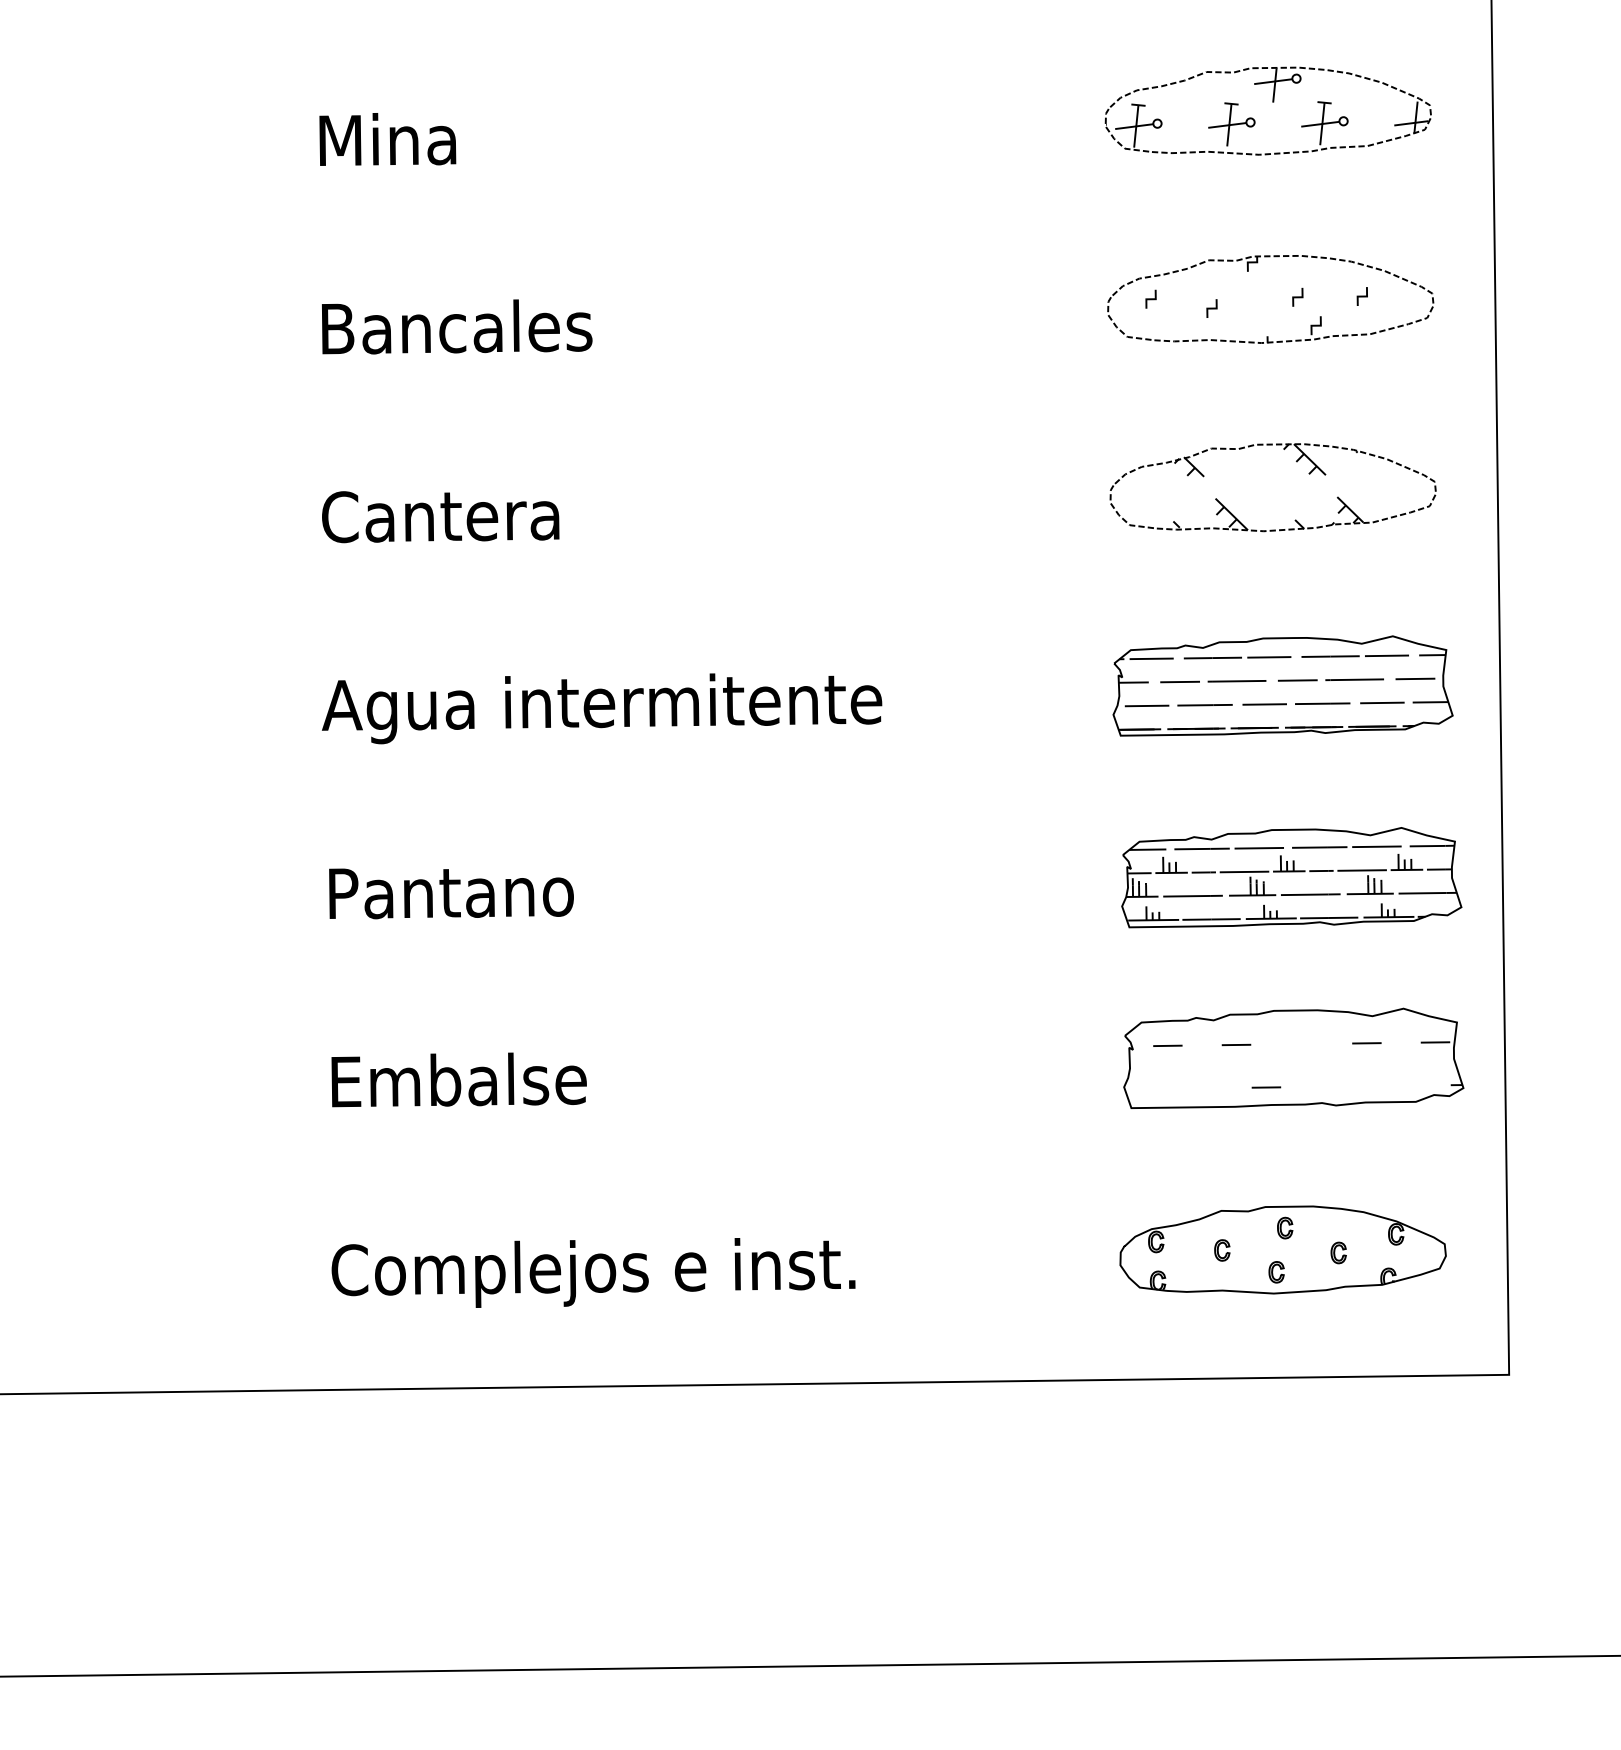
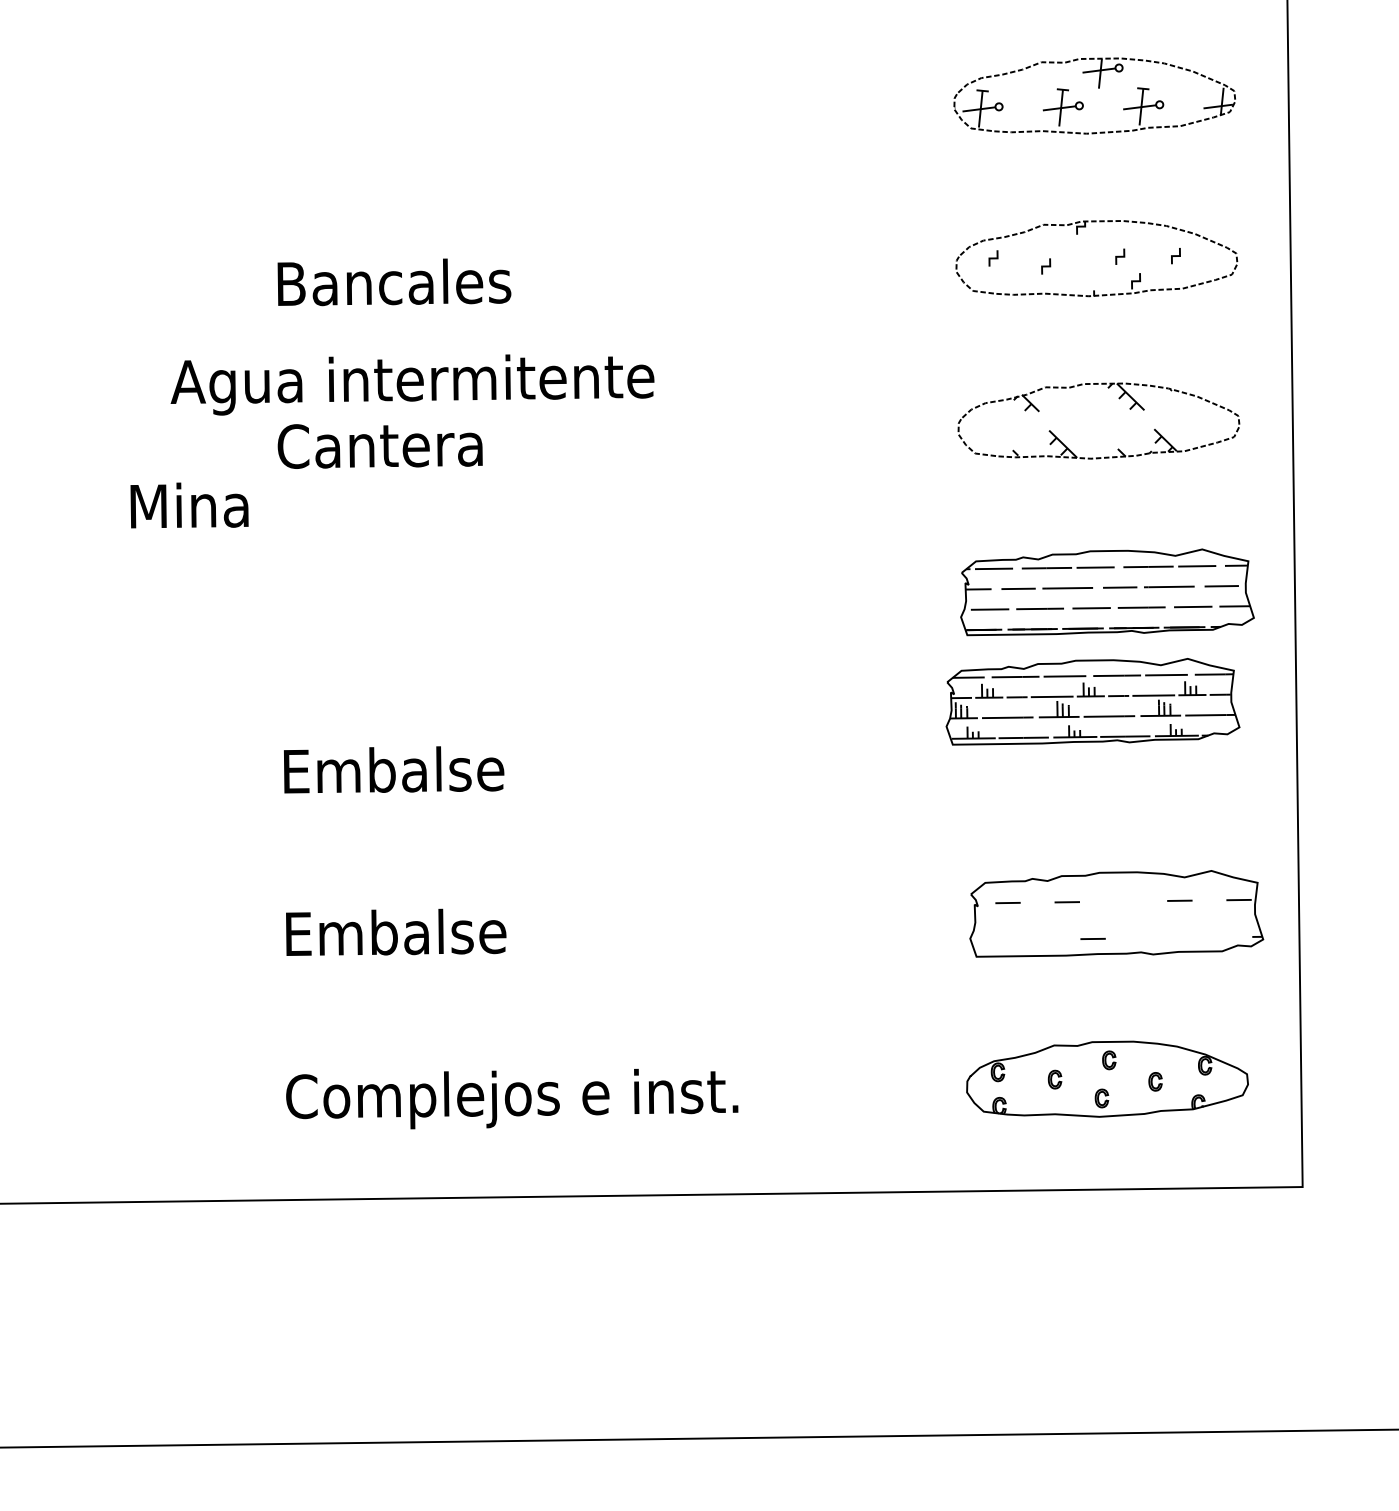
text: (387, 139) -> (189, 505), moved
text: (602, 708) -> (412, 384), moved
part: (1291, 877) -> (1092, 701), moved
text: (459, 891) -> (396, 769), Pantano -> Embalse

